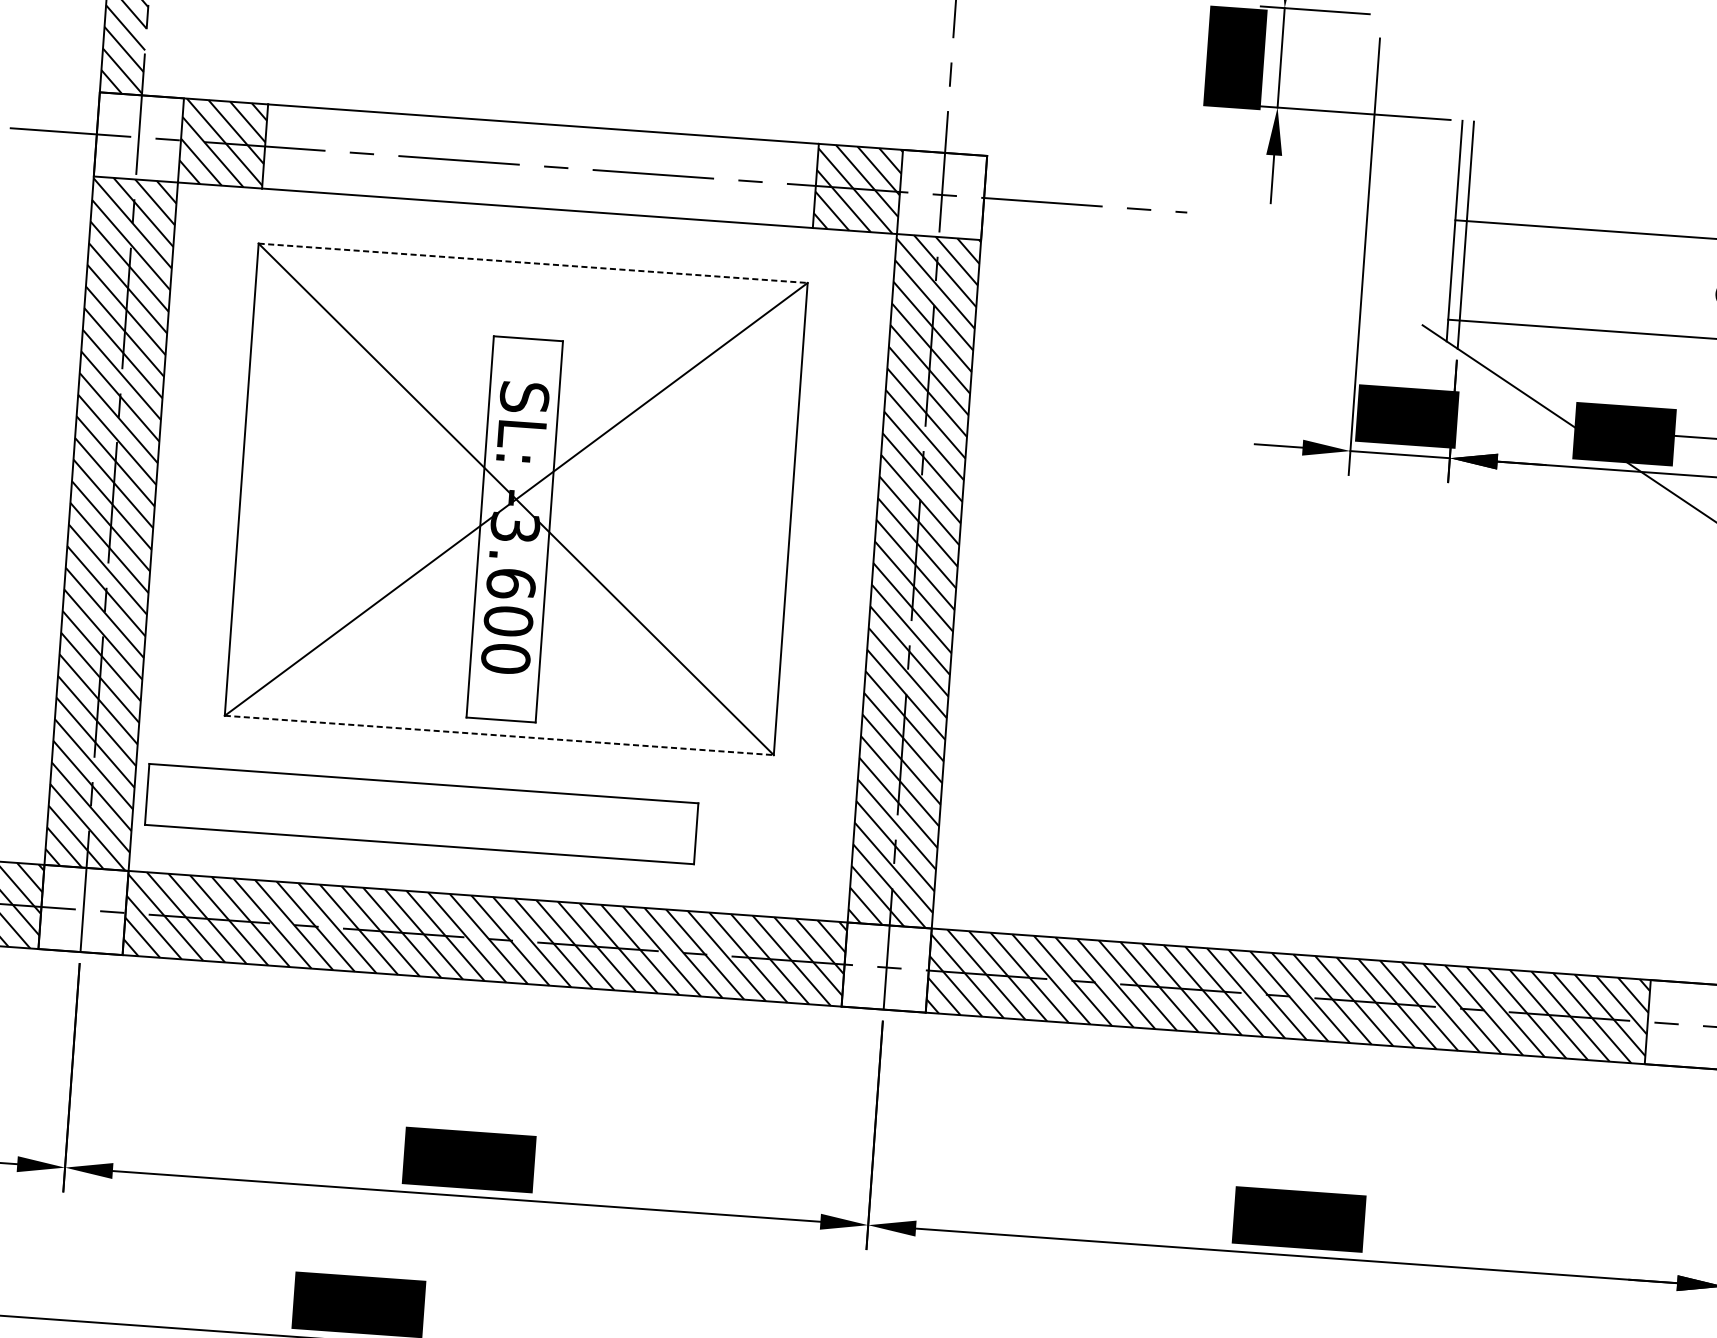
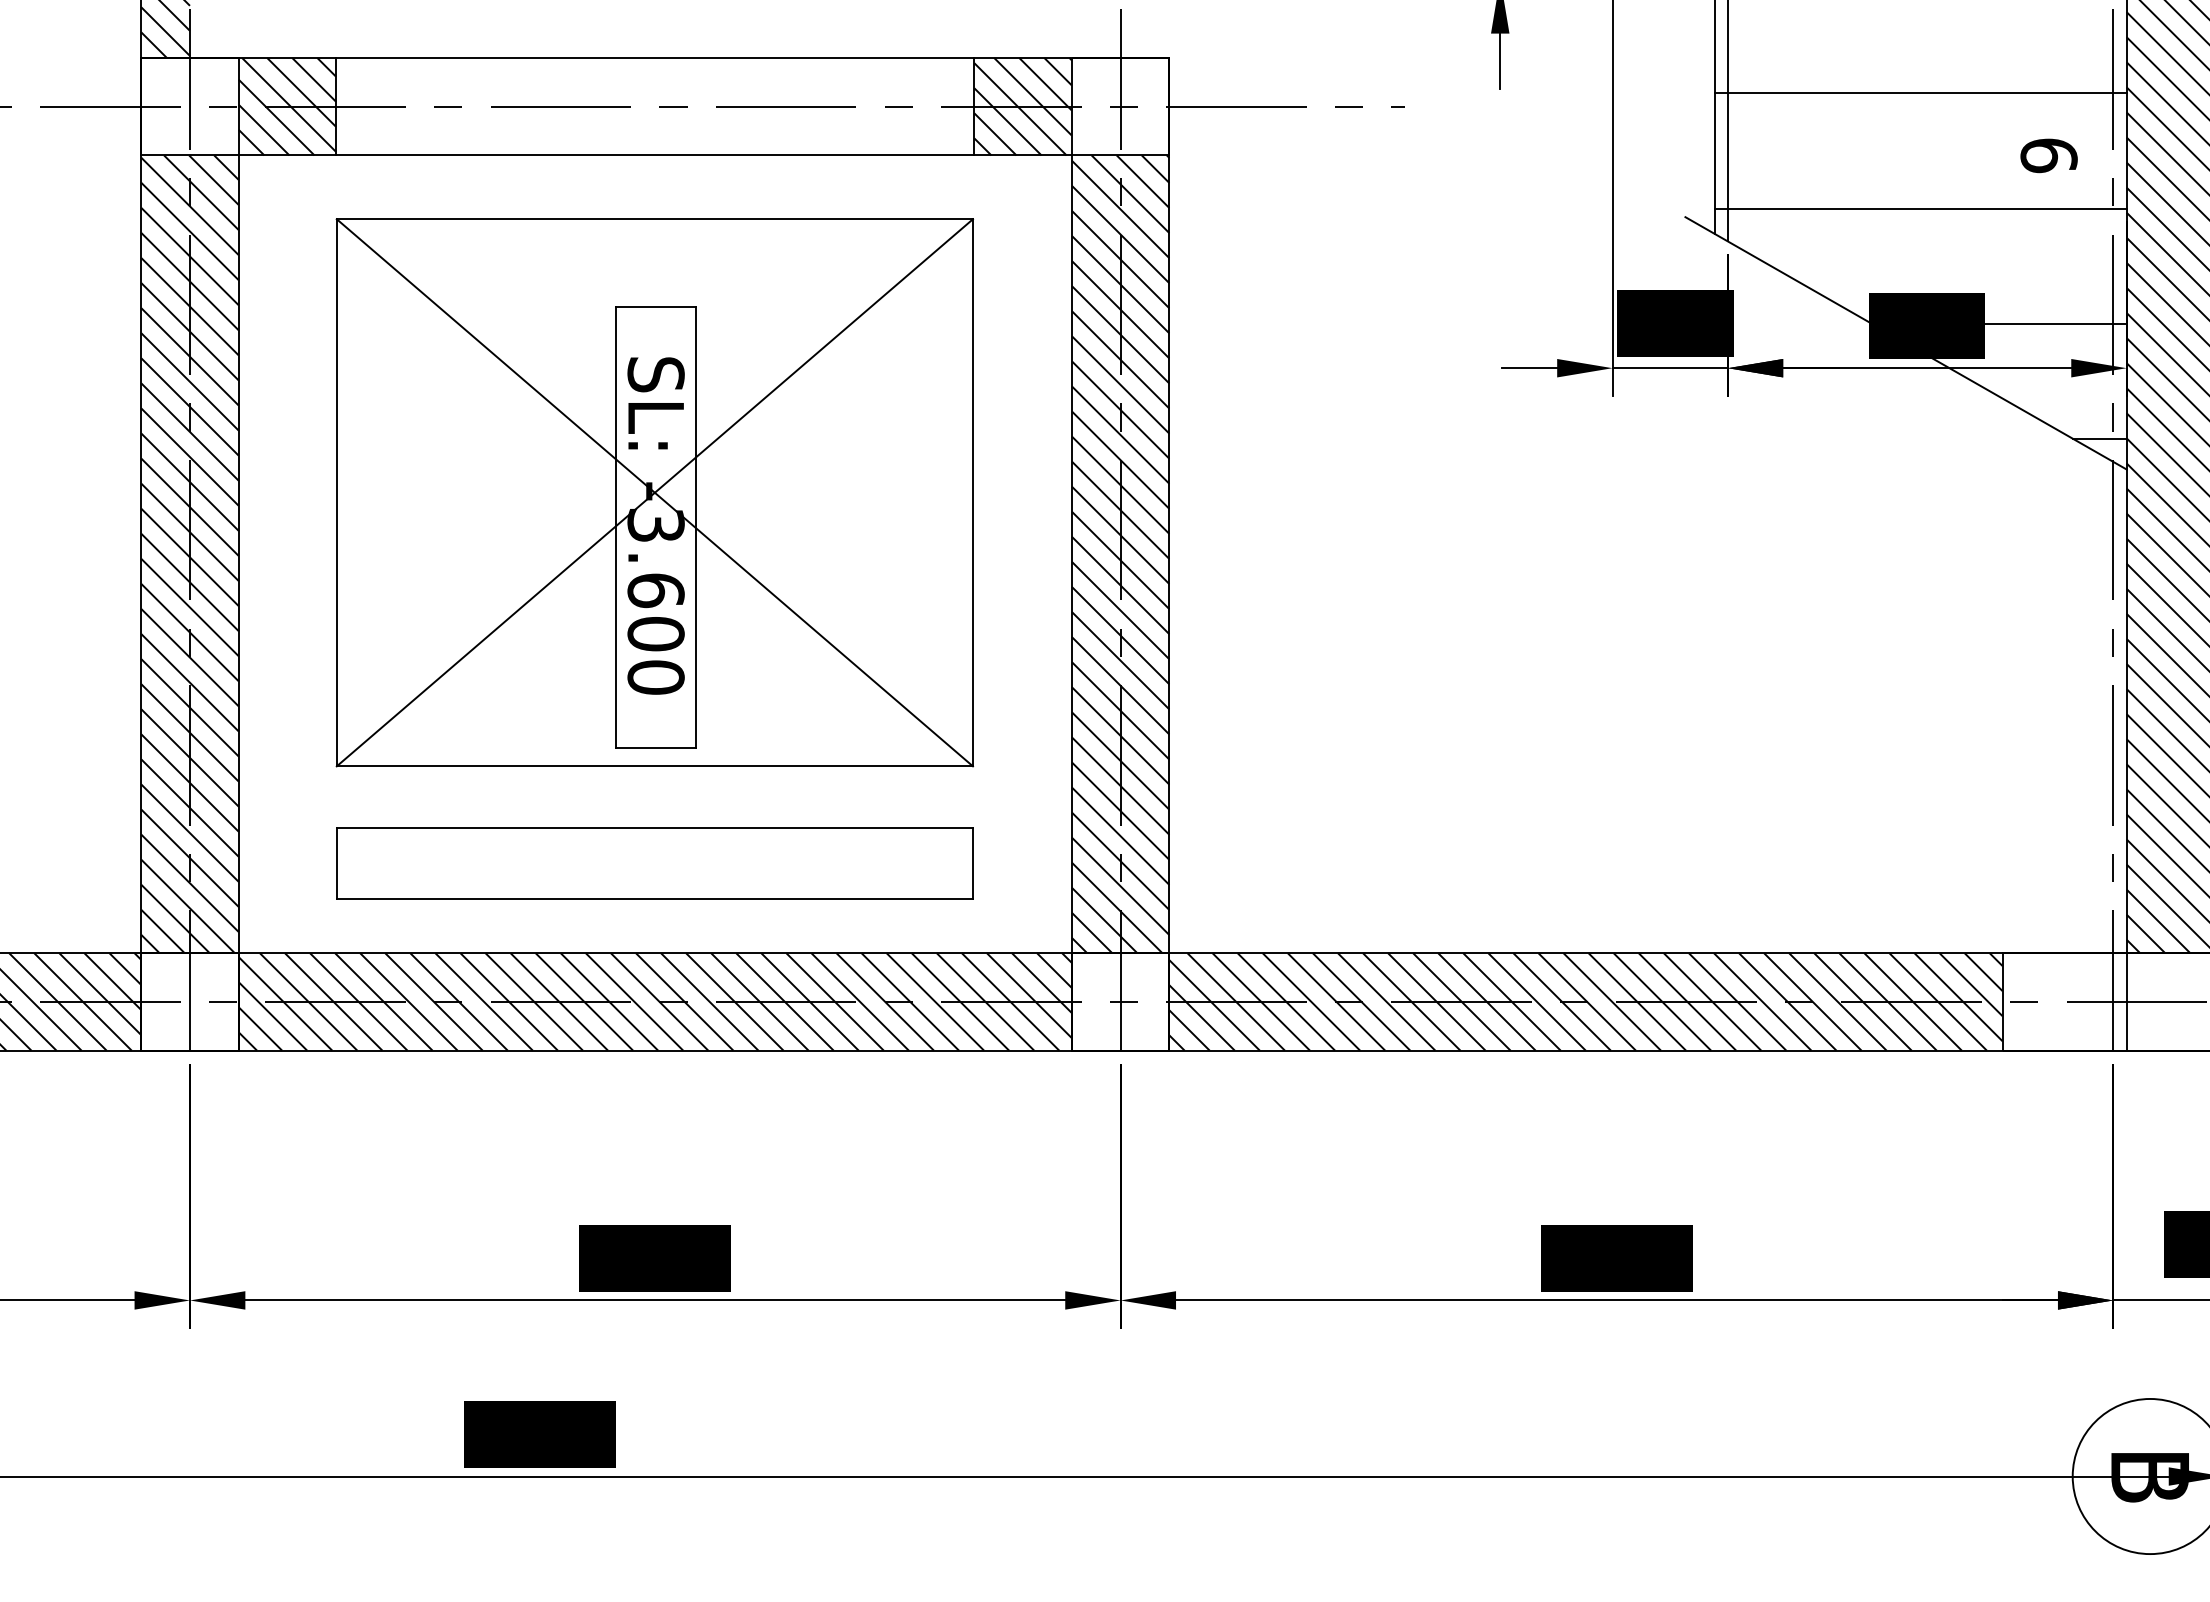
line: (533, 263) -> (655, 219), dashed -> solid
line: (499, 735) -> (655, 766), dashed -> solid
part: (421, 814) -> (654, 863), moved

